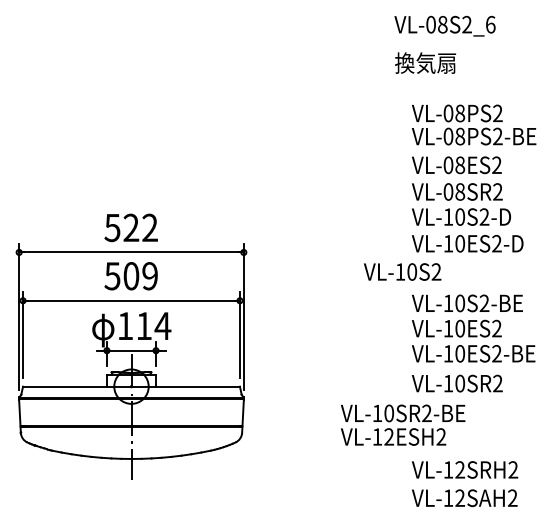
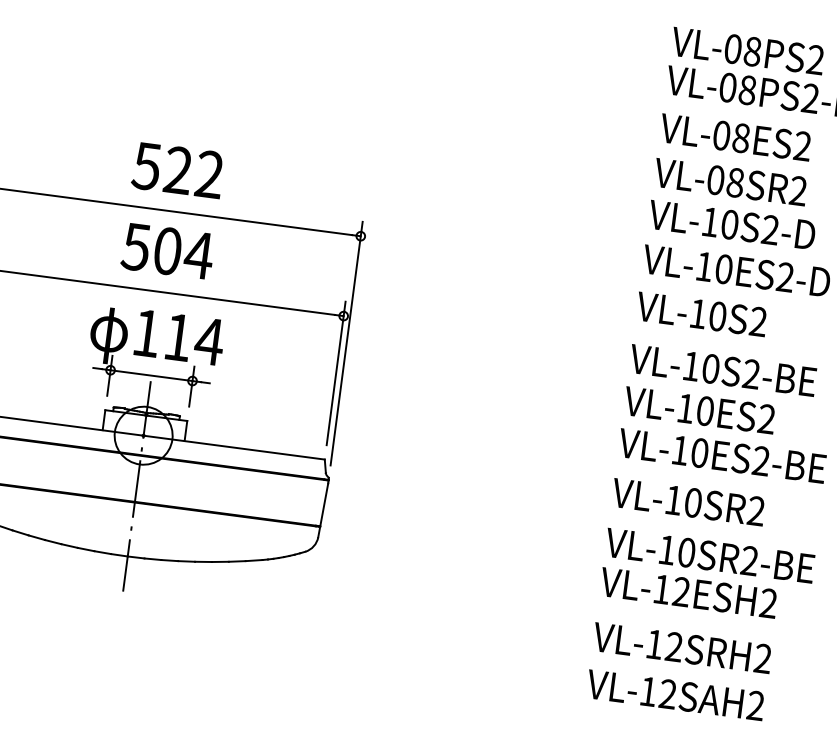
text: (402, 271) -> (701, 313), moved
text: (149, 276) -> (197, 255), 509 -> 504
text: (403, 424) -> (708, 574), moved

